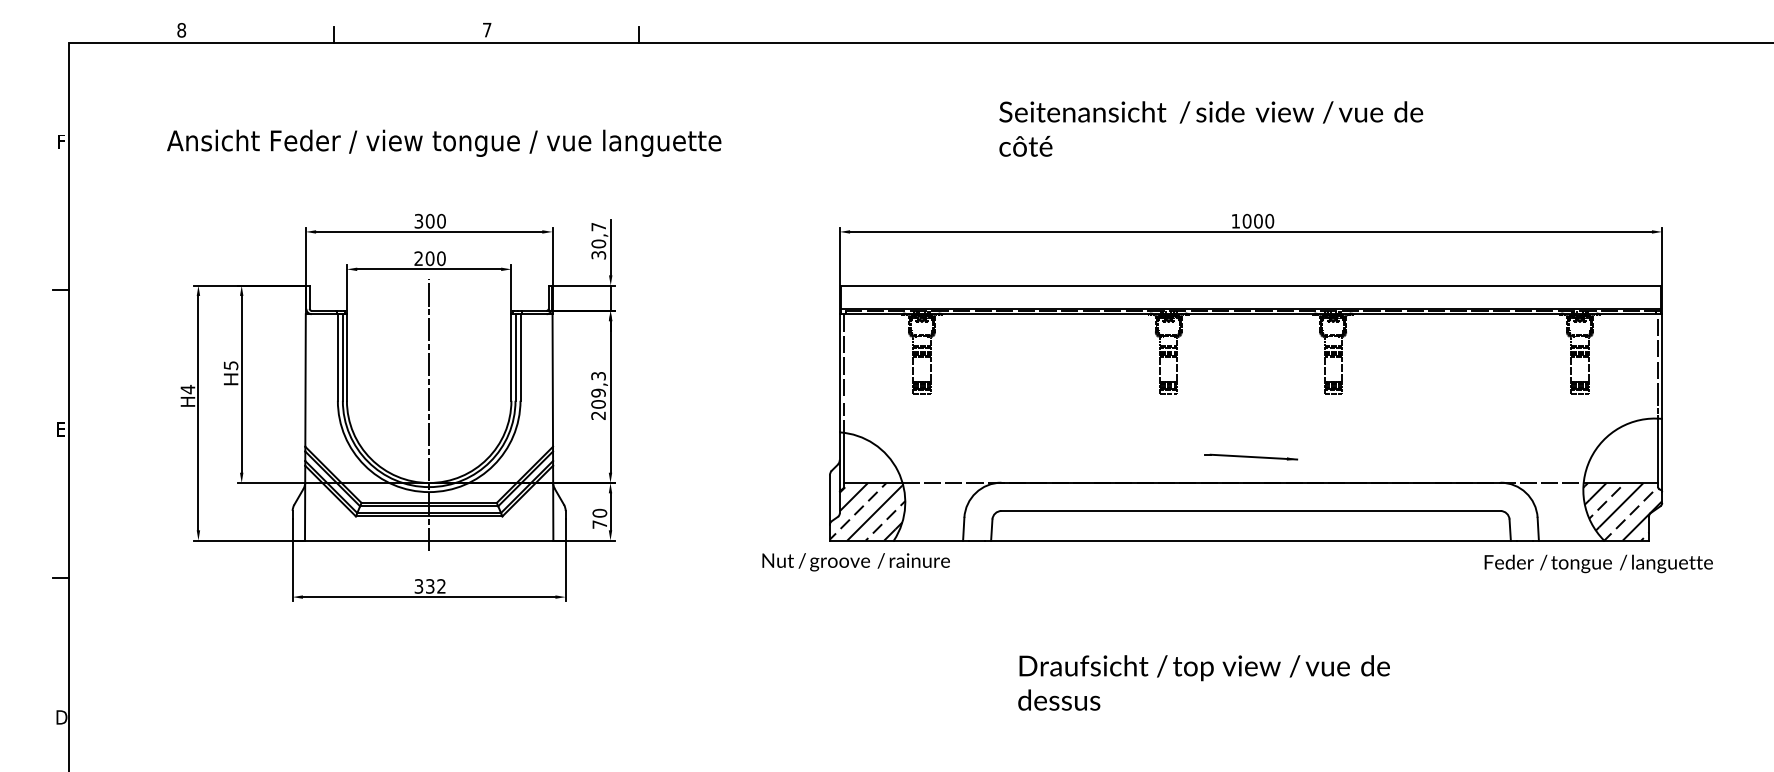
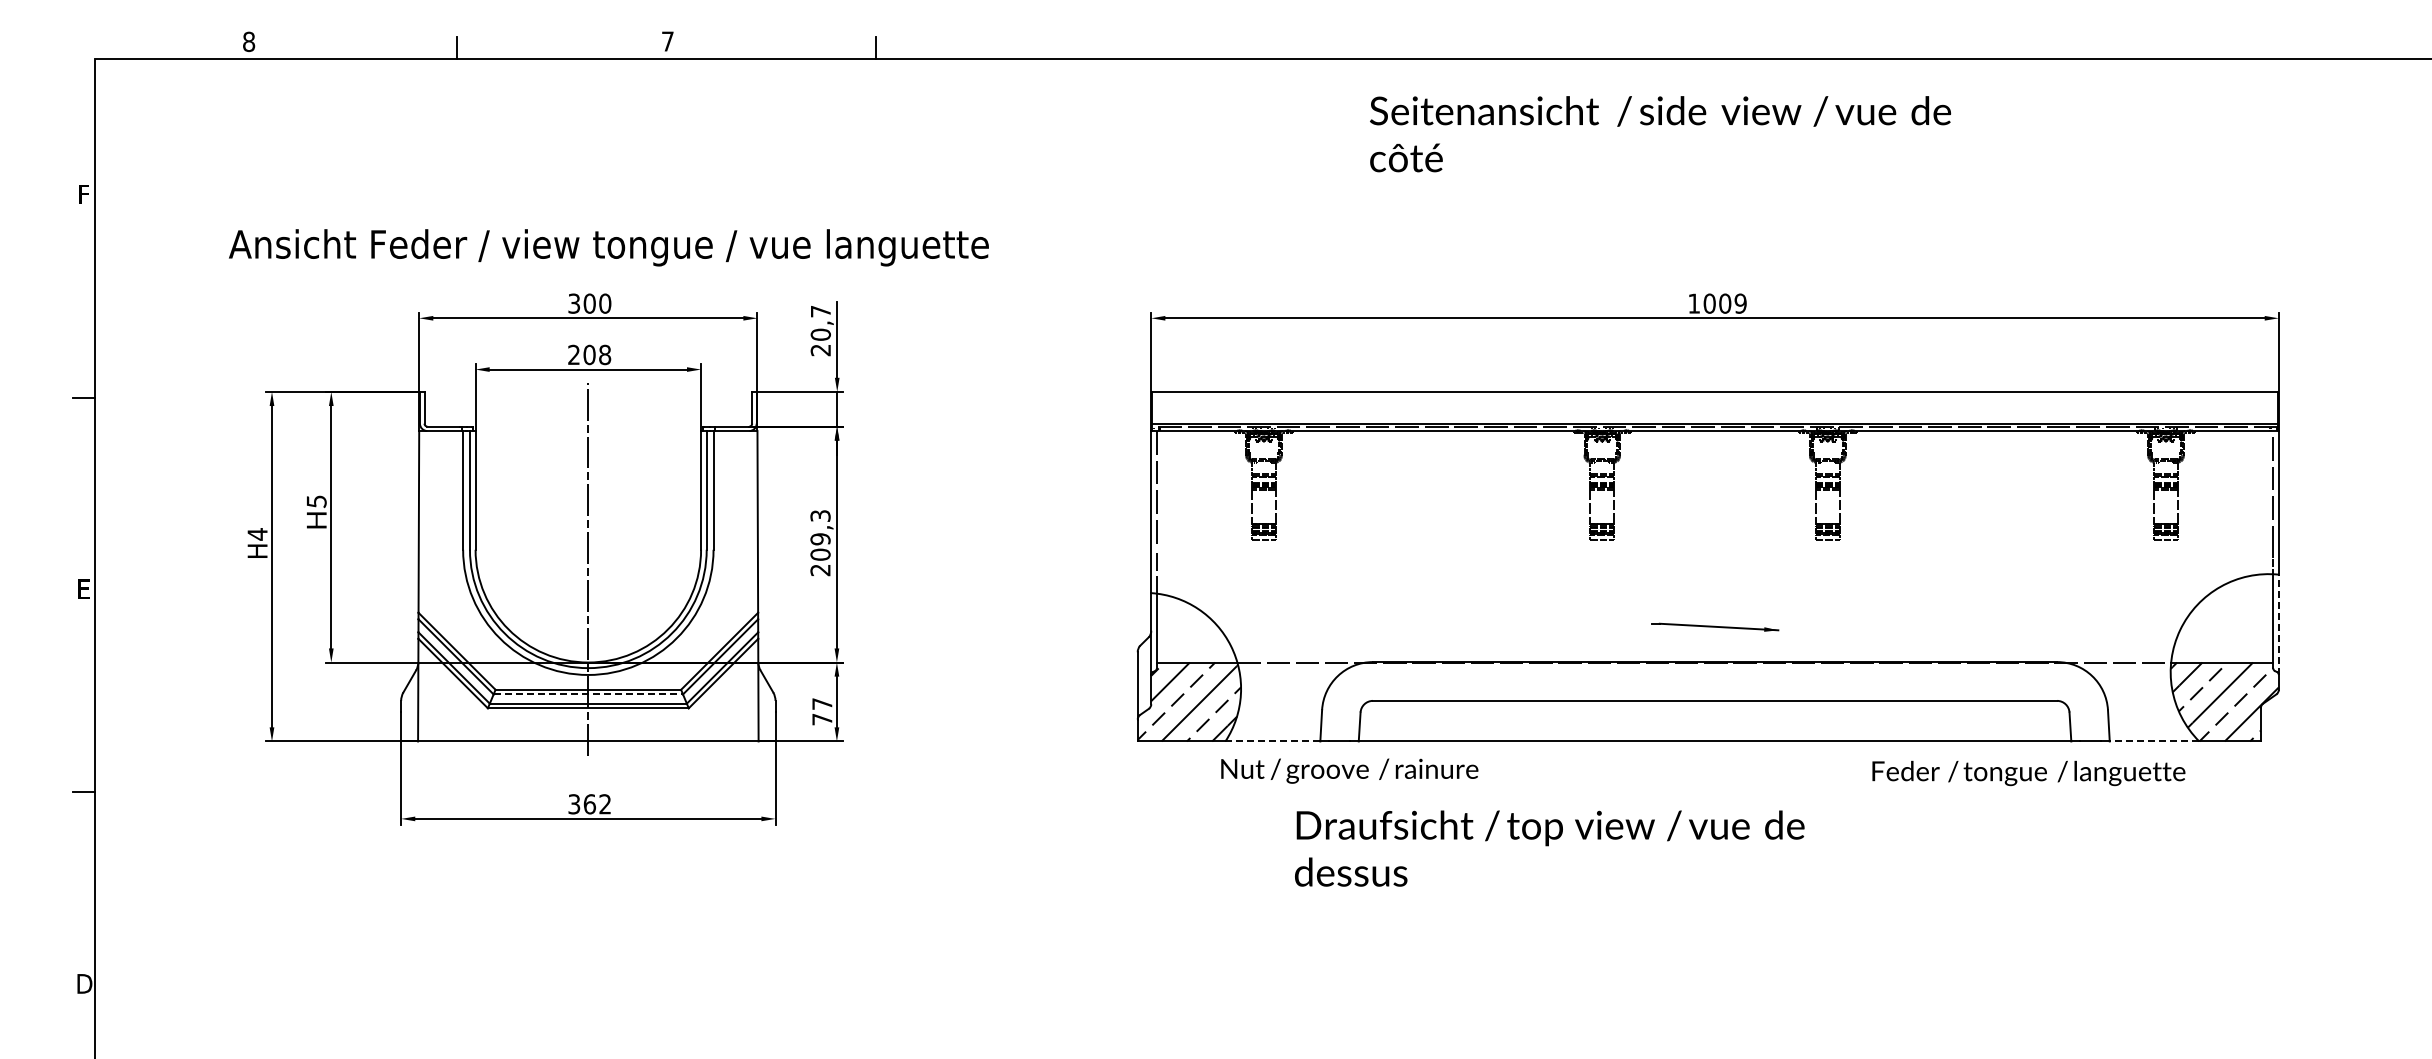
text: (1211, 129) -> (1660, 134), moved
text: (443, 143) -> (608, 247), moved
text: (1269, 221) -> (1740, 303), 1000 -> 1009
text: (599, 255) -> (821, 350), 30,7 -> 20,7
text: (441, 258) -> (605, 354), 200 -> 208
line: (1661, 455) -> (2278, 624), solid -> dashed
line: (429, 506) -> (588, 694), solid -> dashed
text: (599, 513) -> (822, 704), 70 -> 77
line: (928, 540) -> (1272, 741), solid -> dashed
line: (1571, 540) -> (2154, 741), solid -> dashed
text: (856, 561) -> (1349, 770), moved
text: (1598, 563) -> (2028, 773), moved
text: (430, 586) -> (589, 804), 332 -> 362
text: (1203, 682) -> (1549, 848), moved

